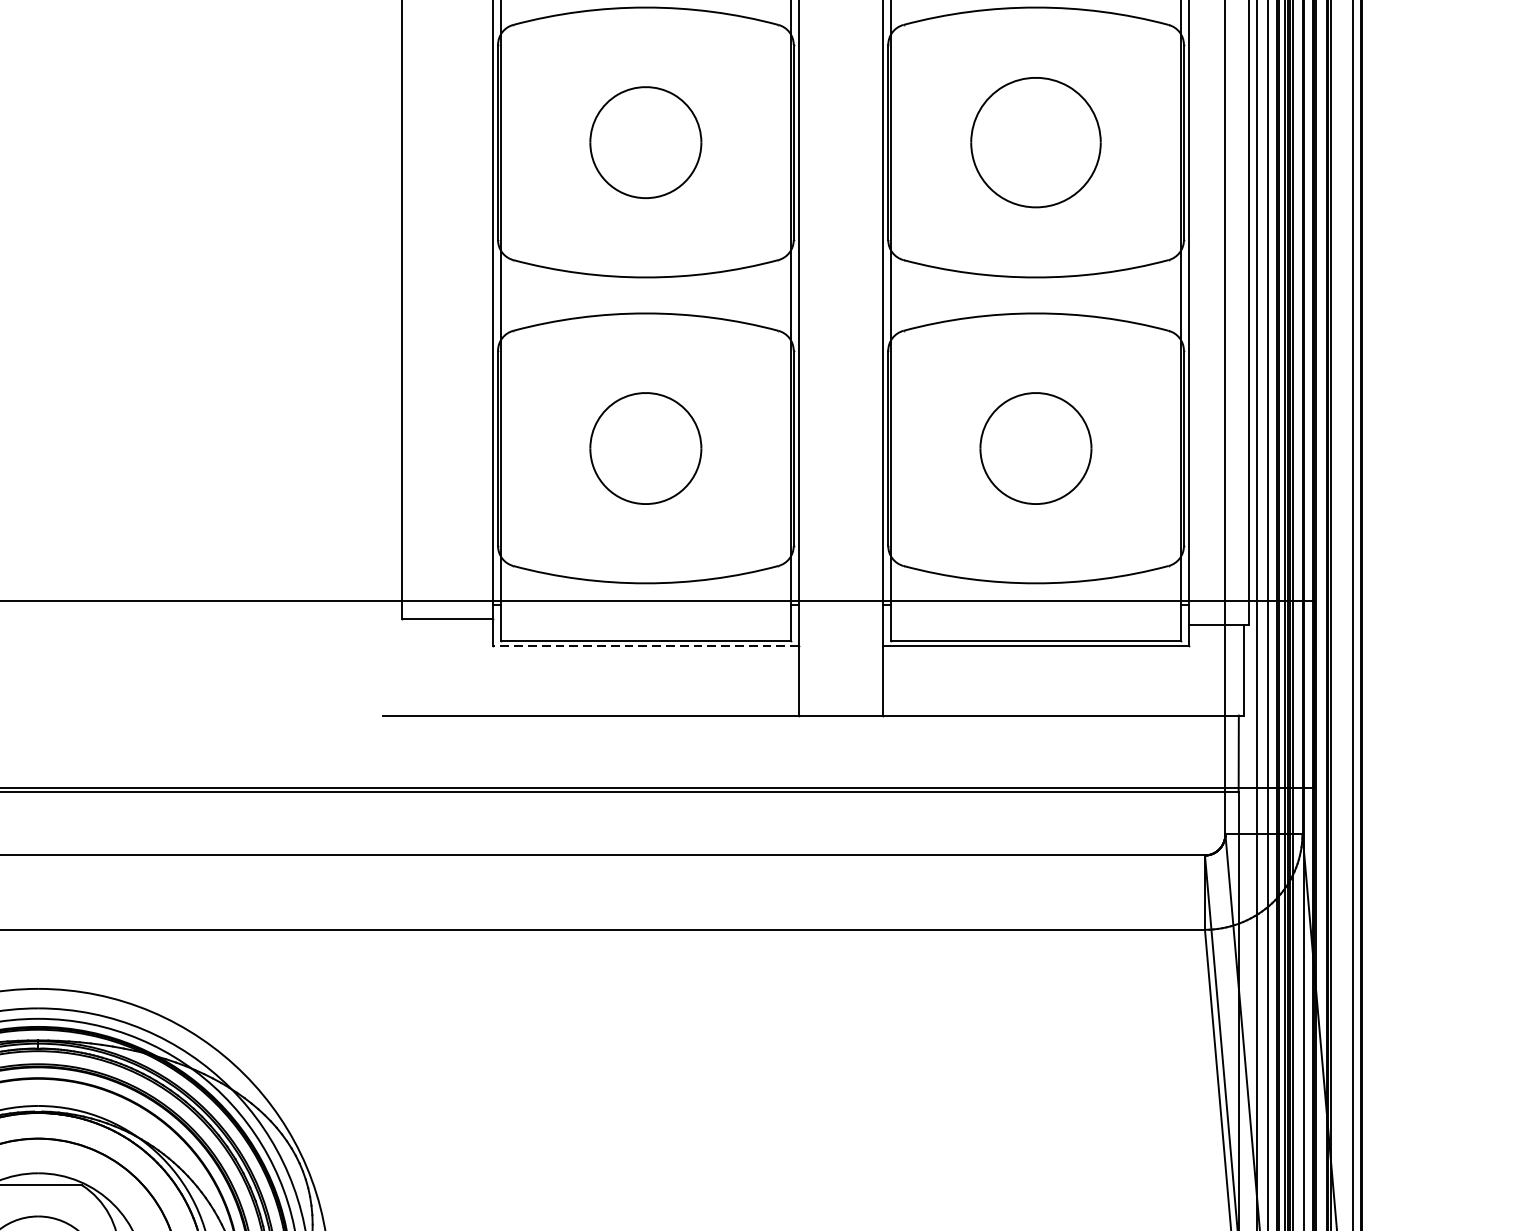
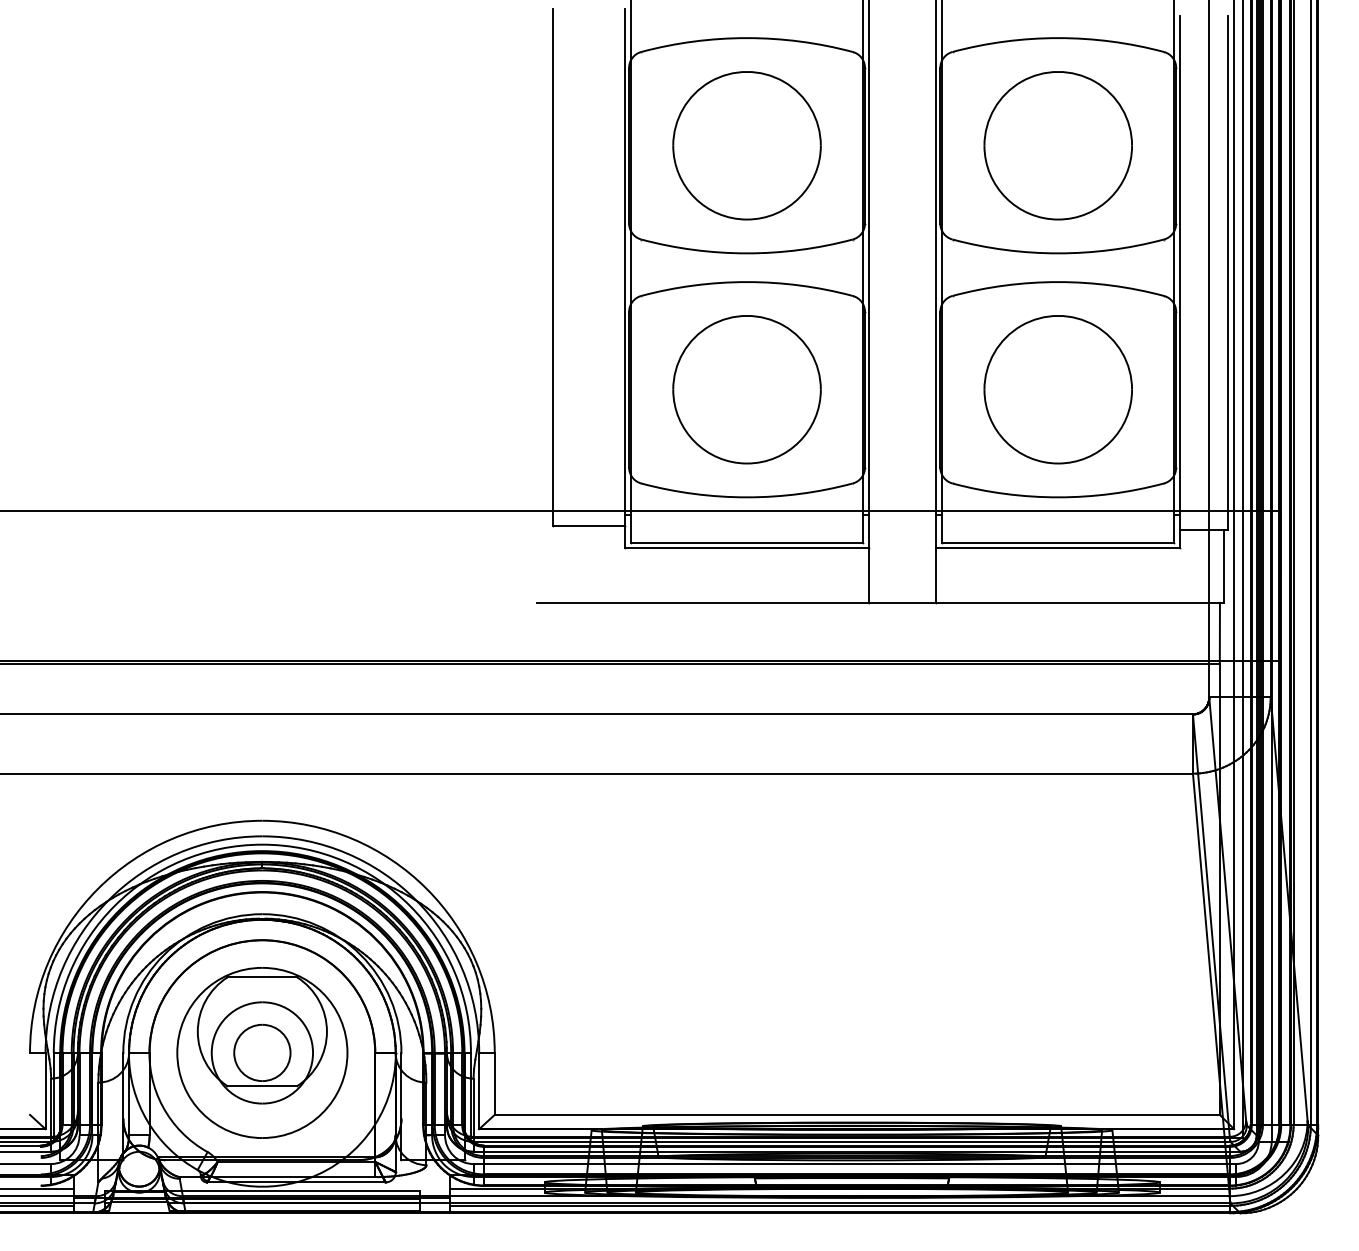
part: (645, 142) -> (746, 145), size x1.67
part: (1035, 142) -> (1057, 145), size x1.43
part: (645, 448) -> (746, 389), size x1.67
part: (1035, 448) -> (1057, 389), size x1.67
line: (645, 646) -> (746, 547), dashed -> solid

